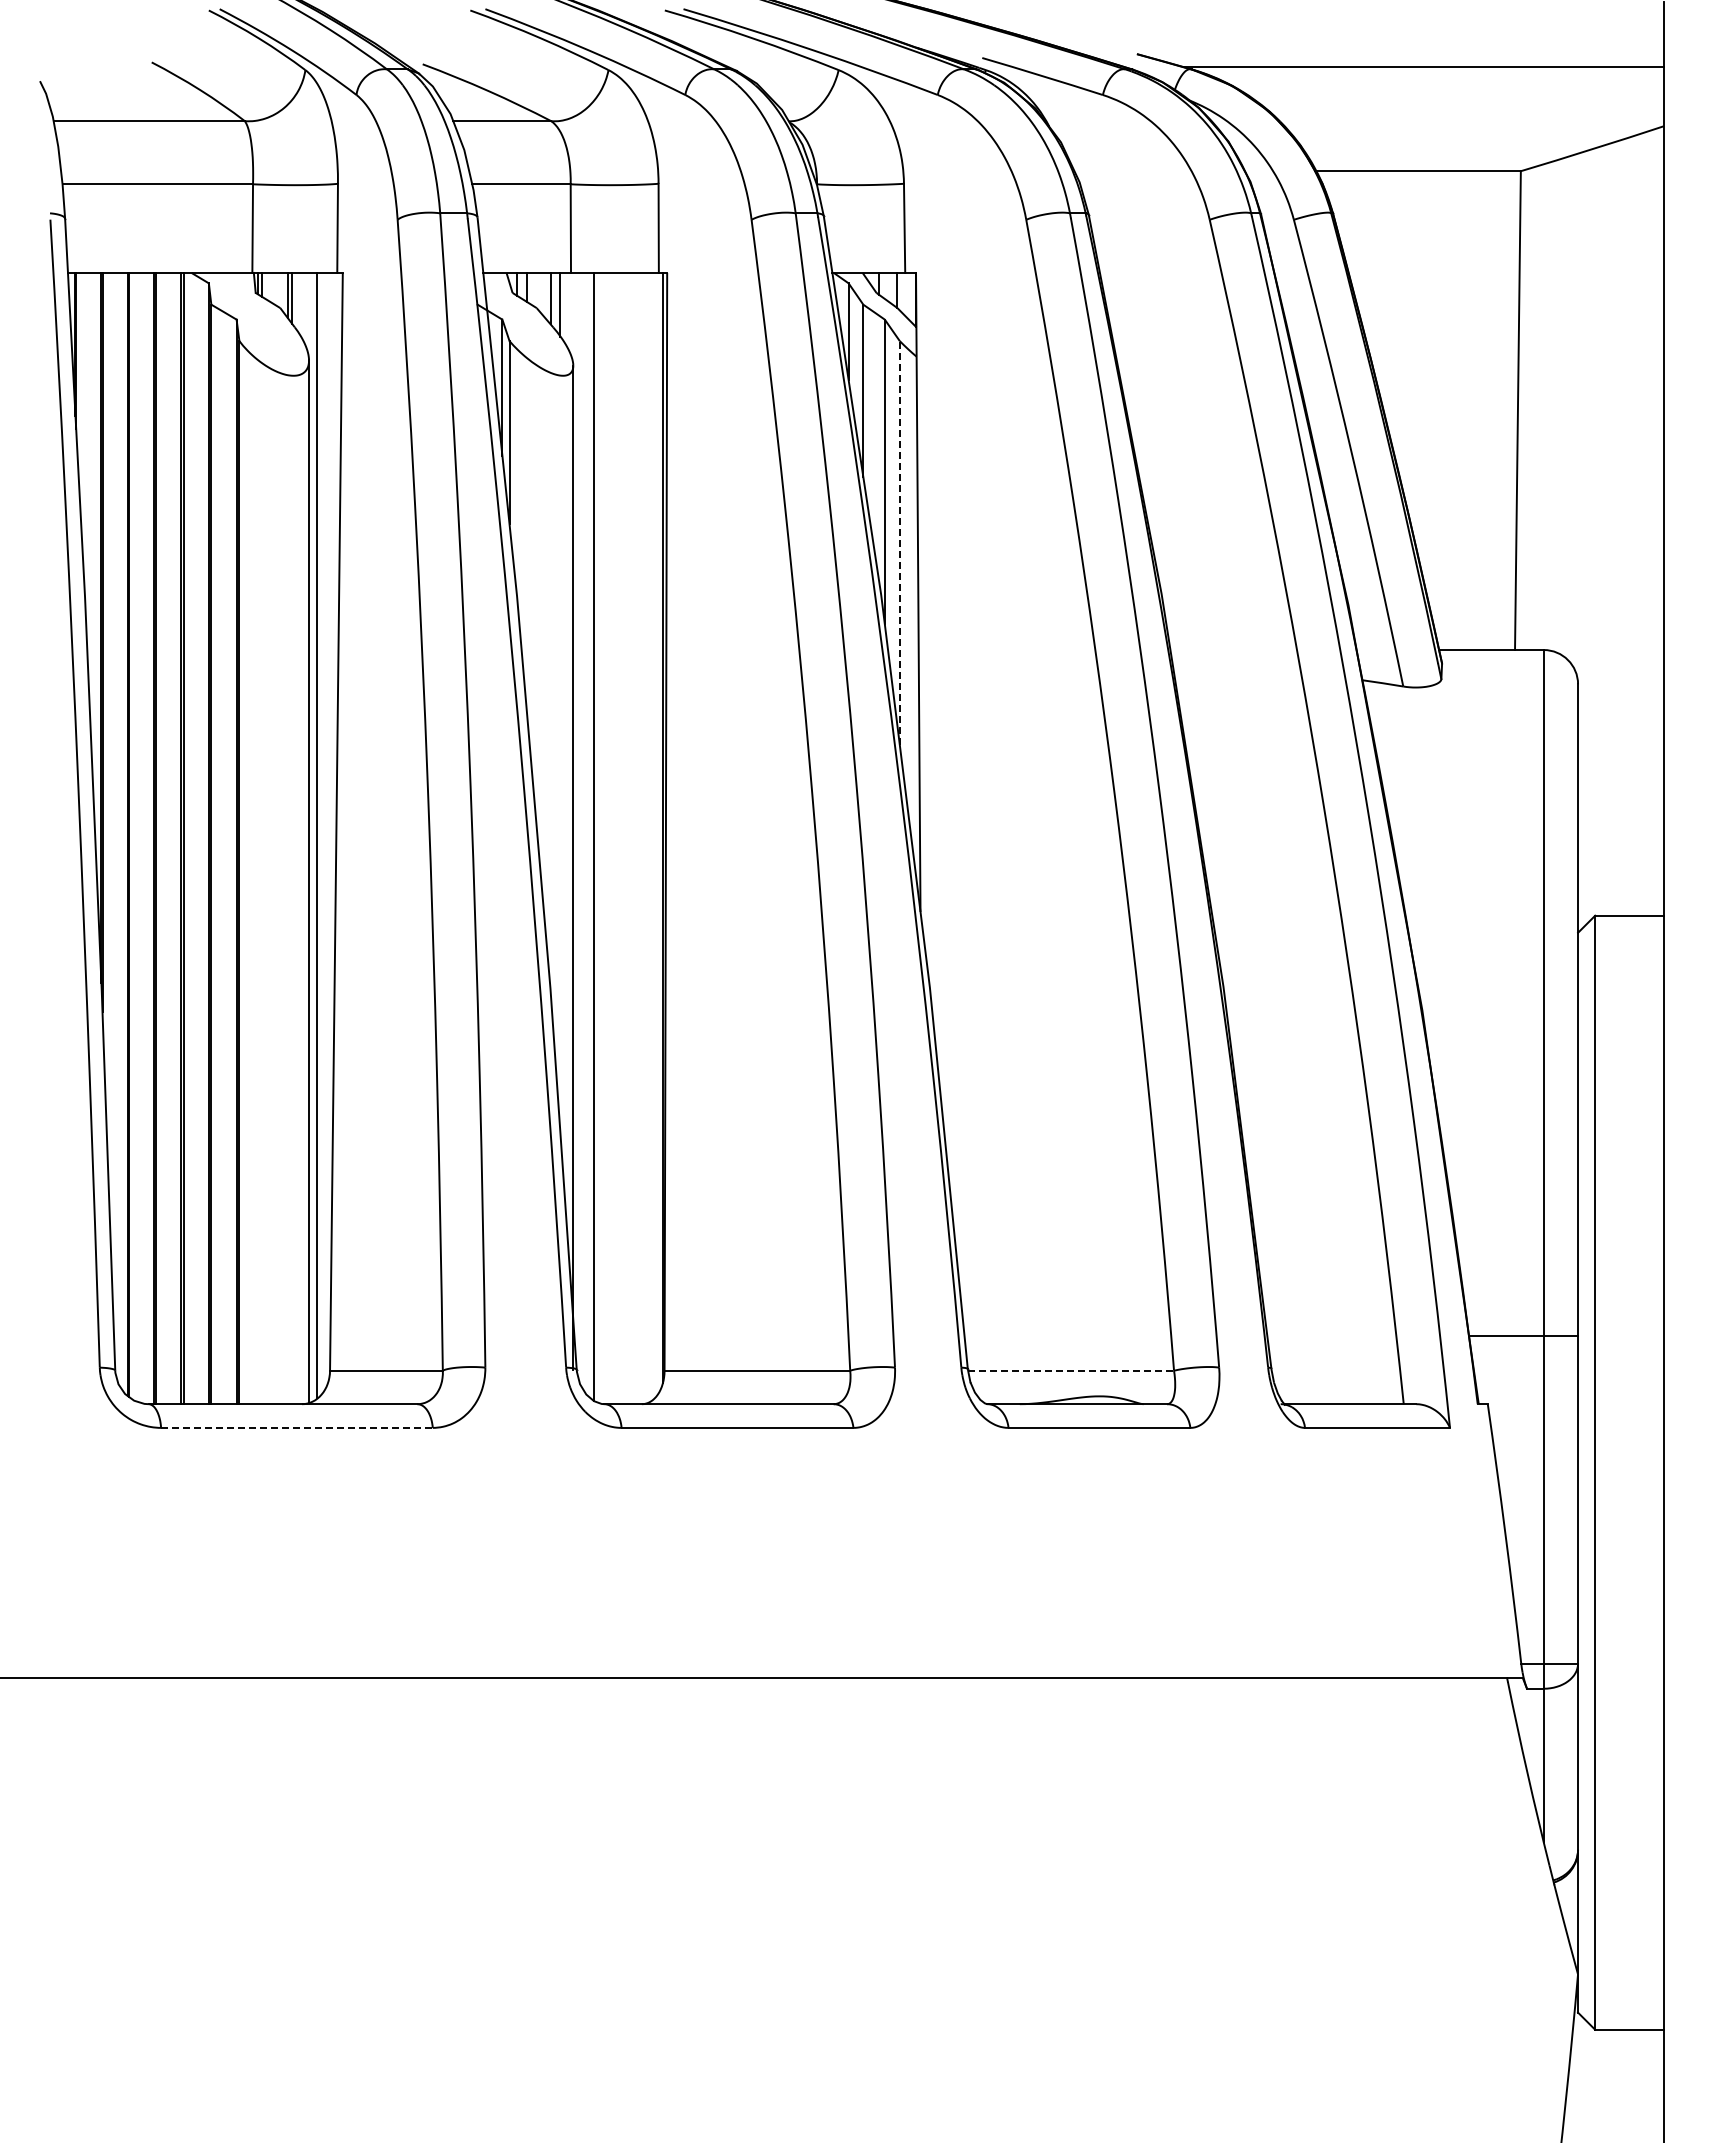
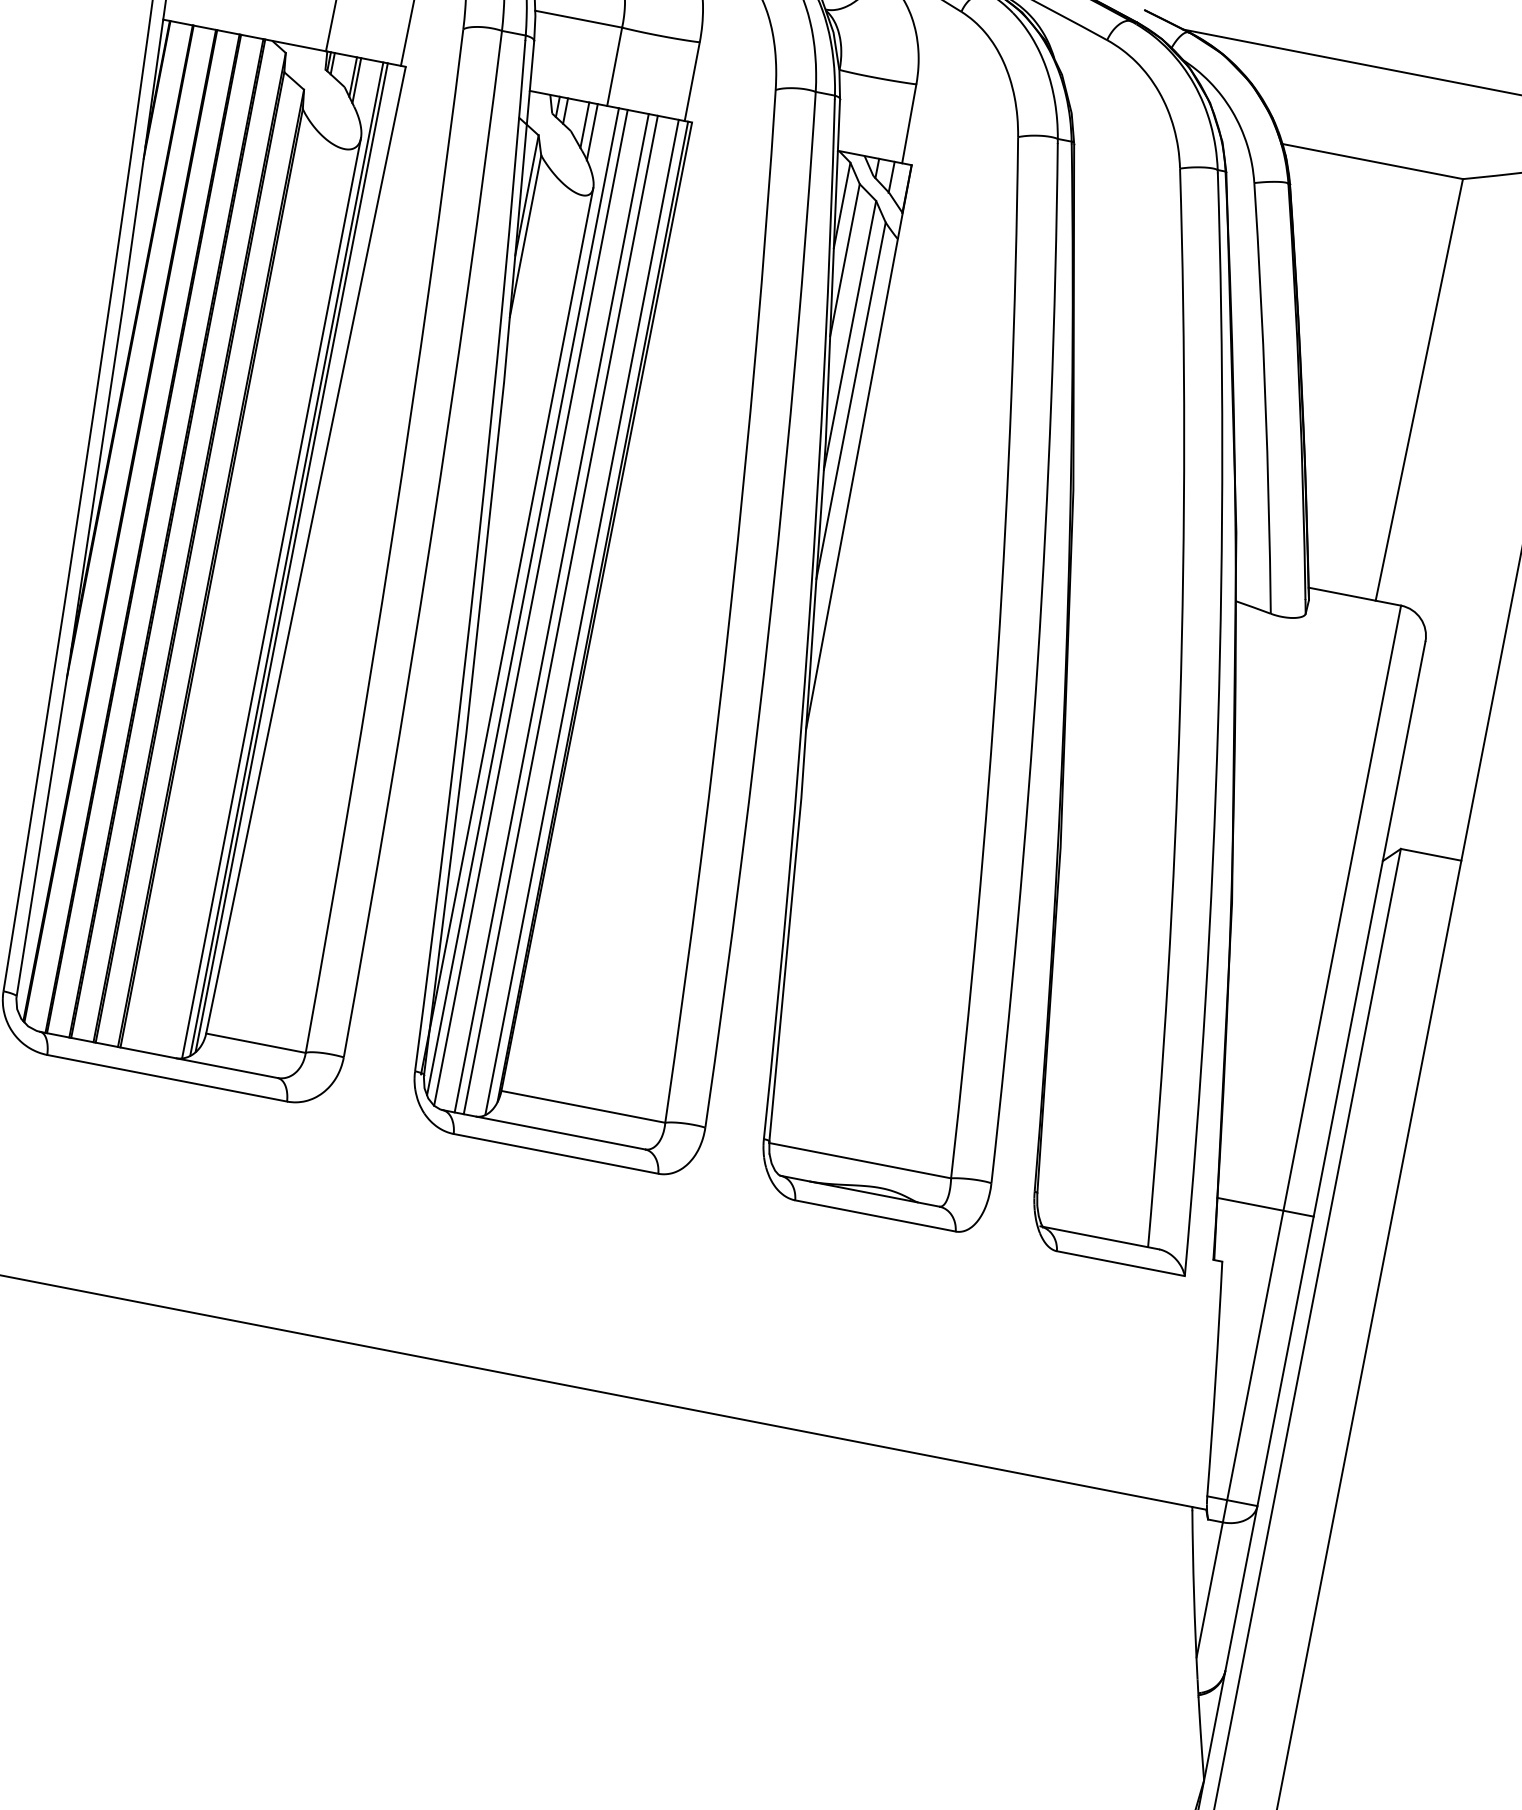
line: (899, 543) -> (850, 401), dashed -> solid
line: (584, 831) -> (523, 601), added
line: (322, 832) -> (291, 557), added
line: (652, 836) -> (582, 617), added
line: (618, 838) -> (552, 613), added
line: (628, 838) -> (560, 614), added
line: (1071, 1370) -> (860, 1160), dashed -> solid
line: (296, 1427) -> (166, 1077), dashed -> solid

